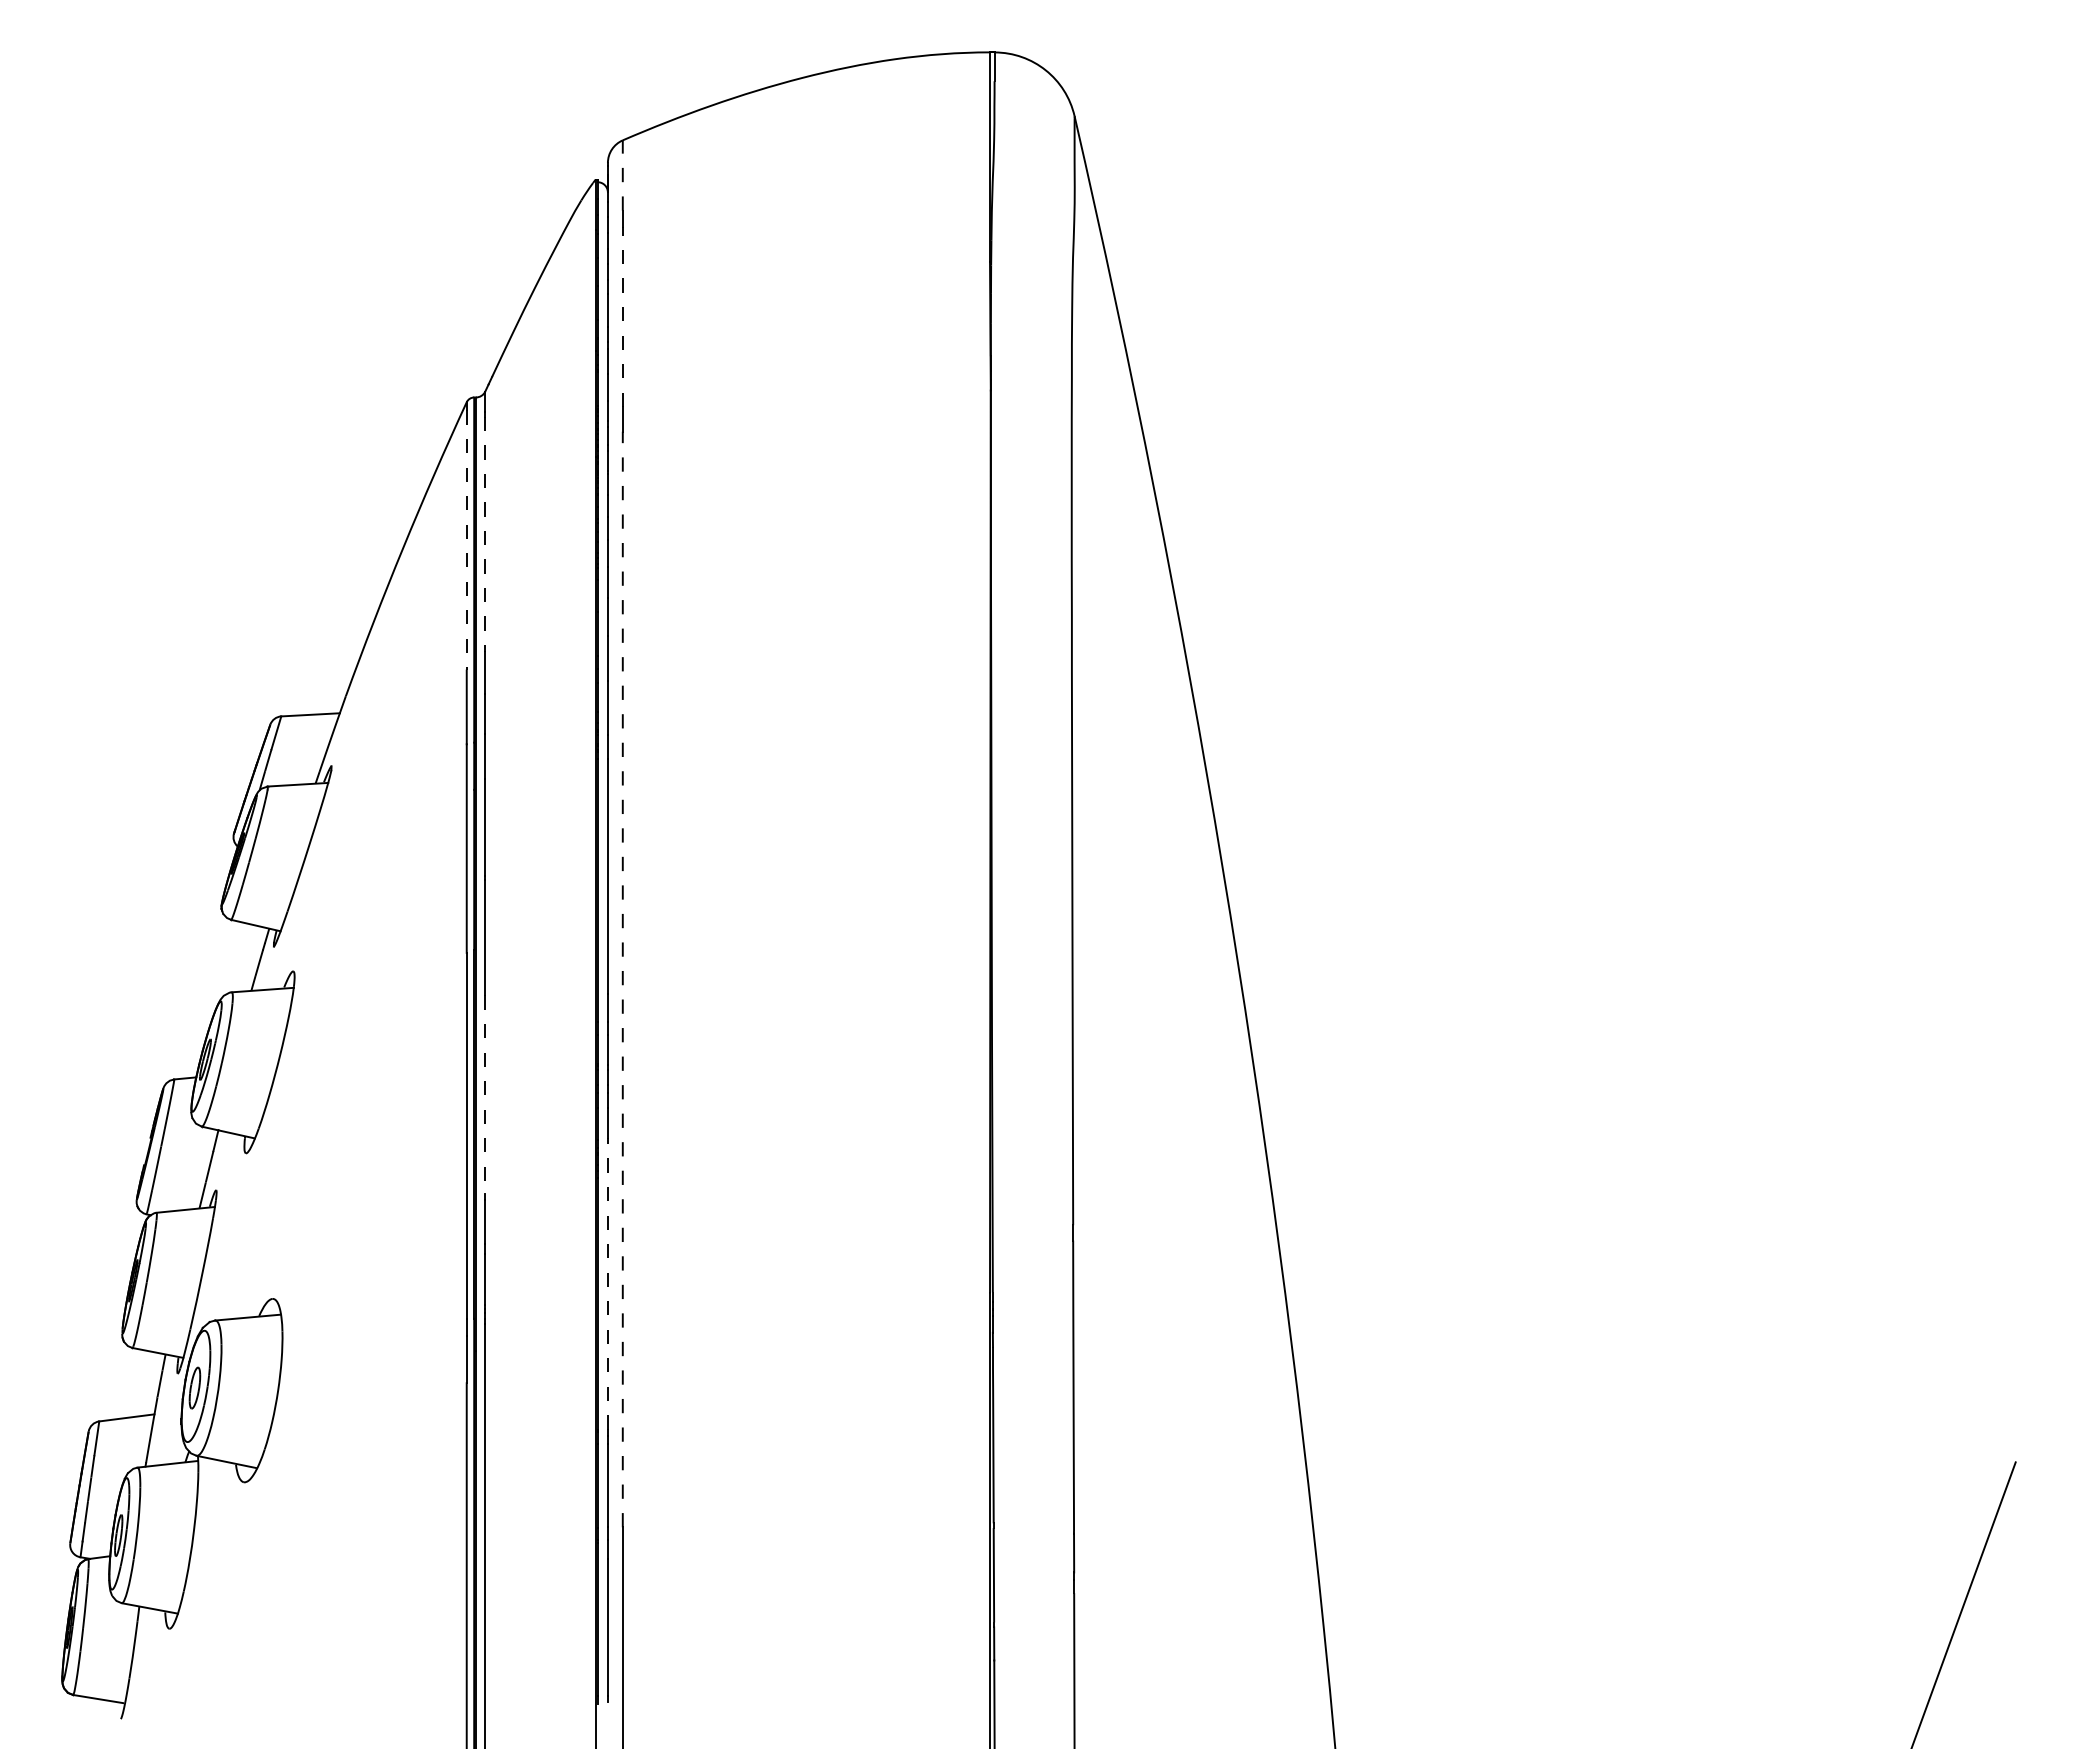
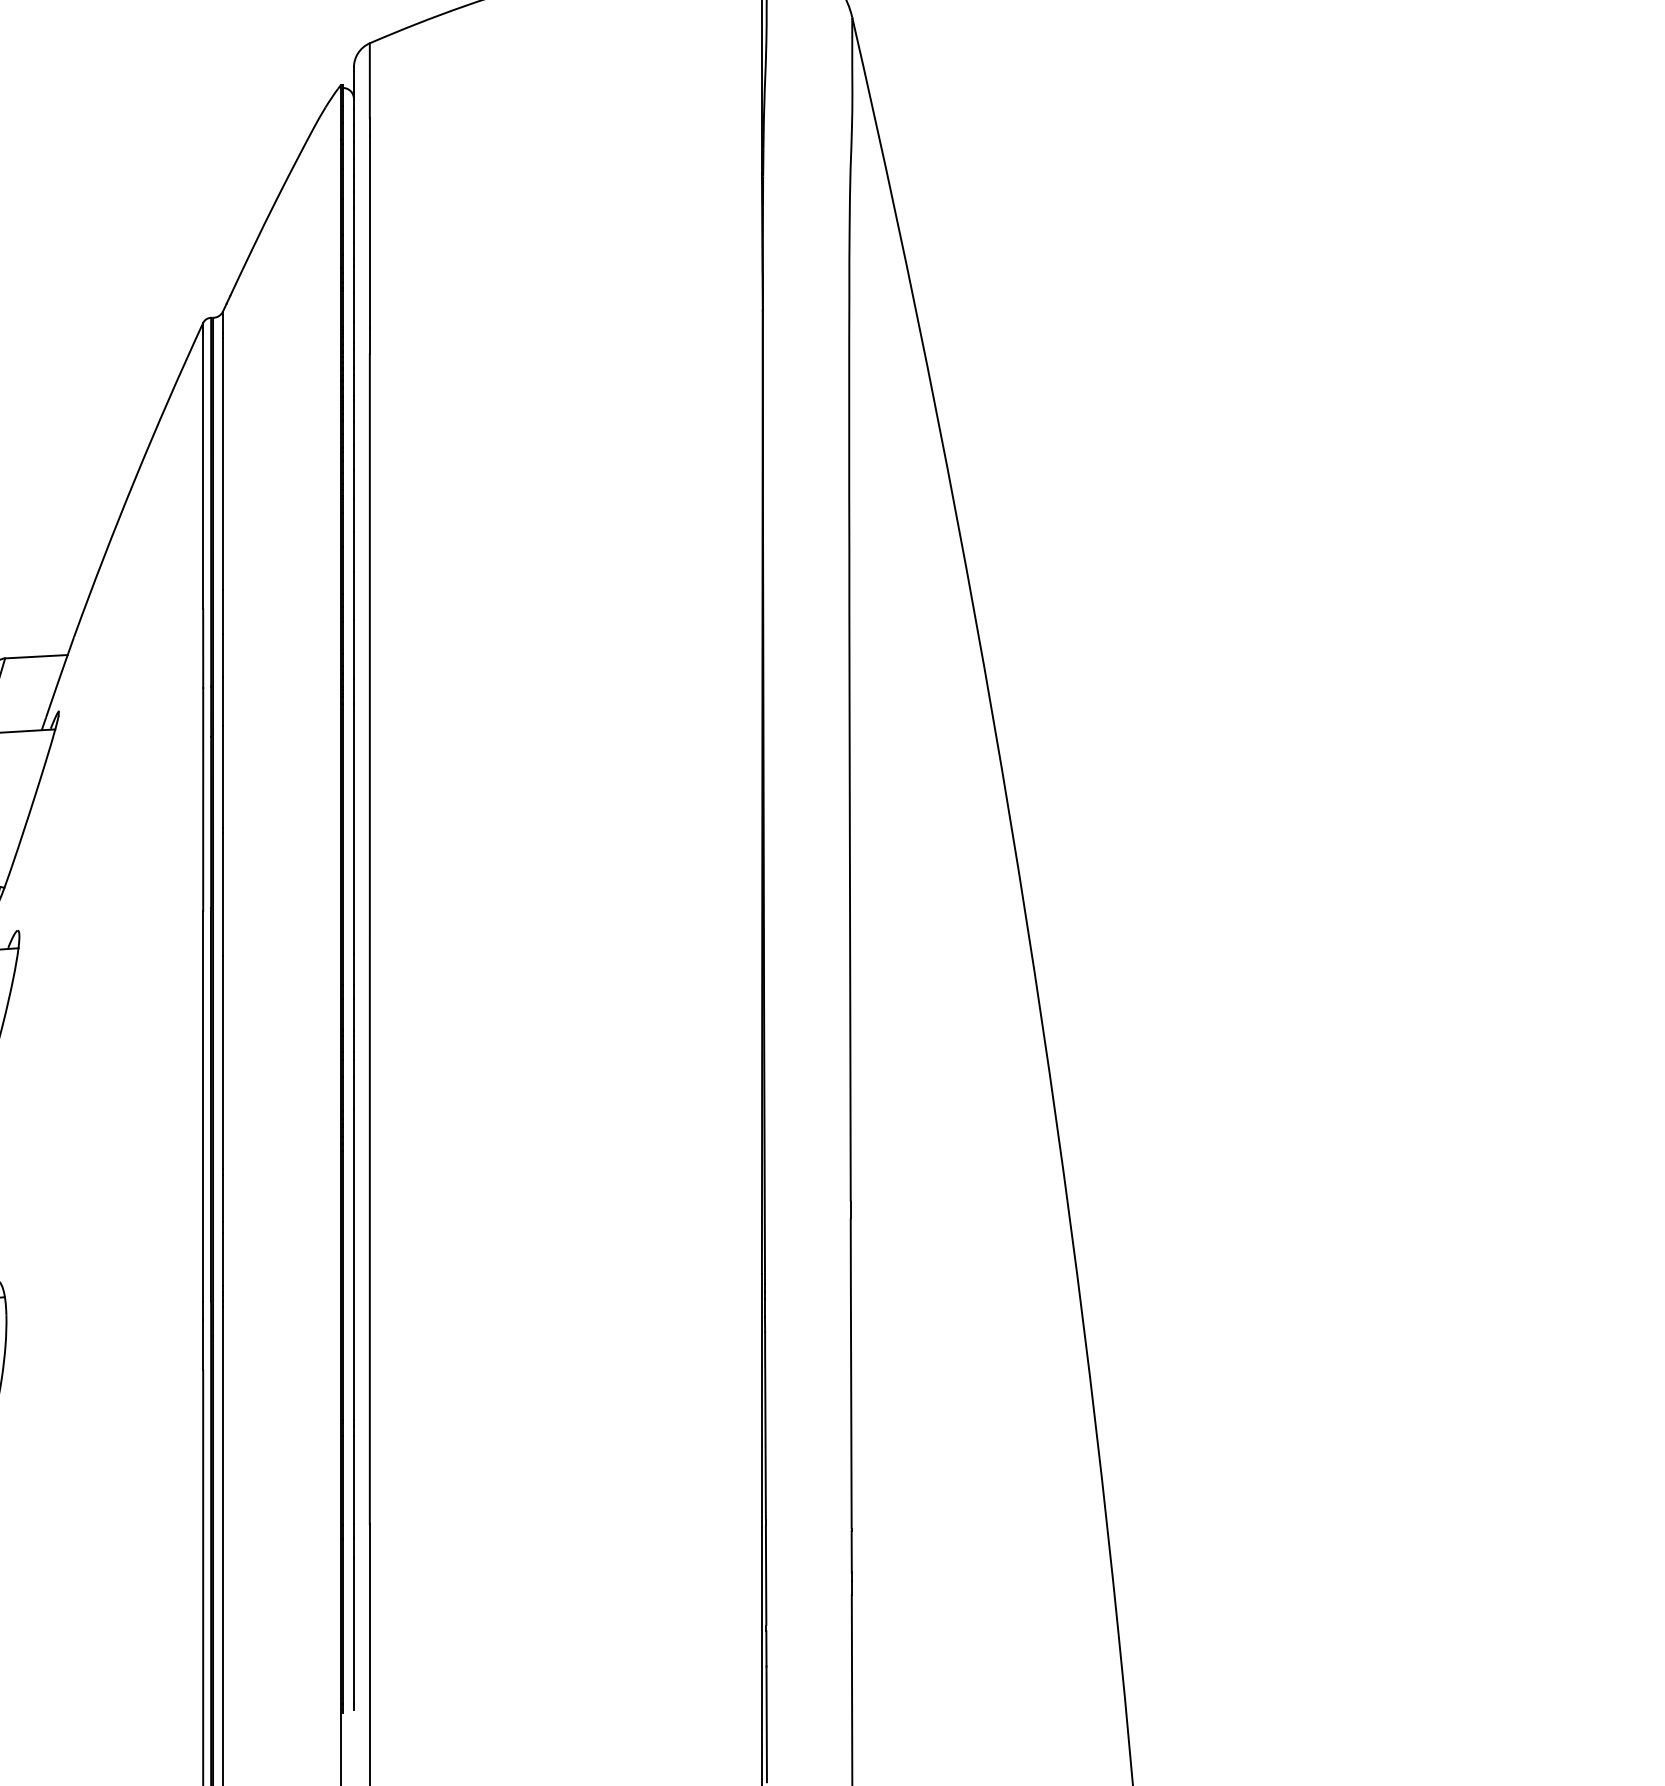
line: (622, 175) -> (369, 80), dashed -> solid
line: (622, 316) -> (369, 231), dashed -> solid
line: (485, 534) -> (223, 464), dashed -> solid
line: (466, 540) -> (202, 470), dashed -> solid
line: (622, 979) -> (369, 939), dashed -> solid
line: (485, 1095) -> (223, 1063), dashed -> solid
line: (607, 1283) -> (353, 1263), dashed -> solid

